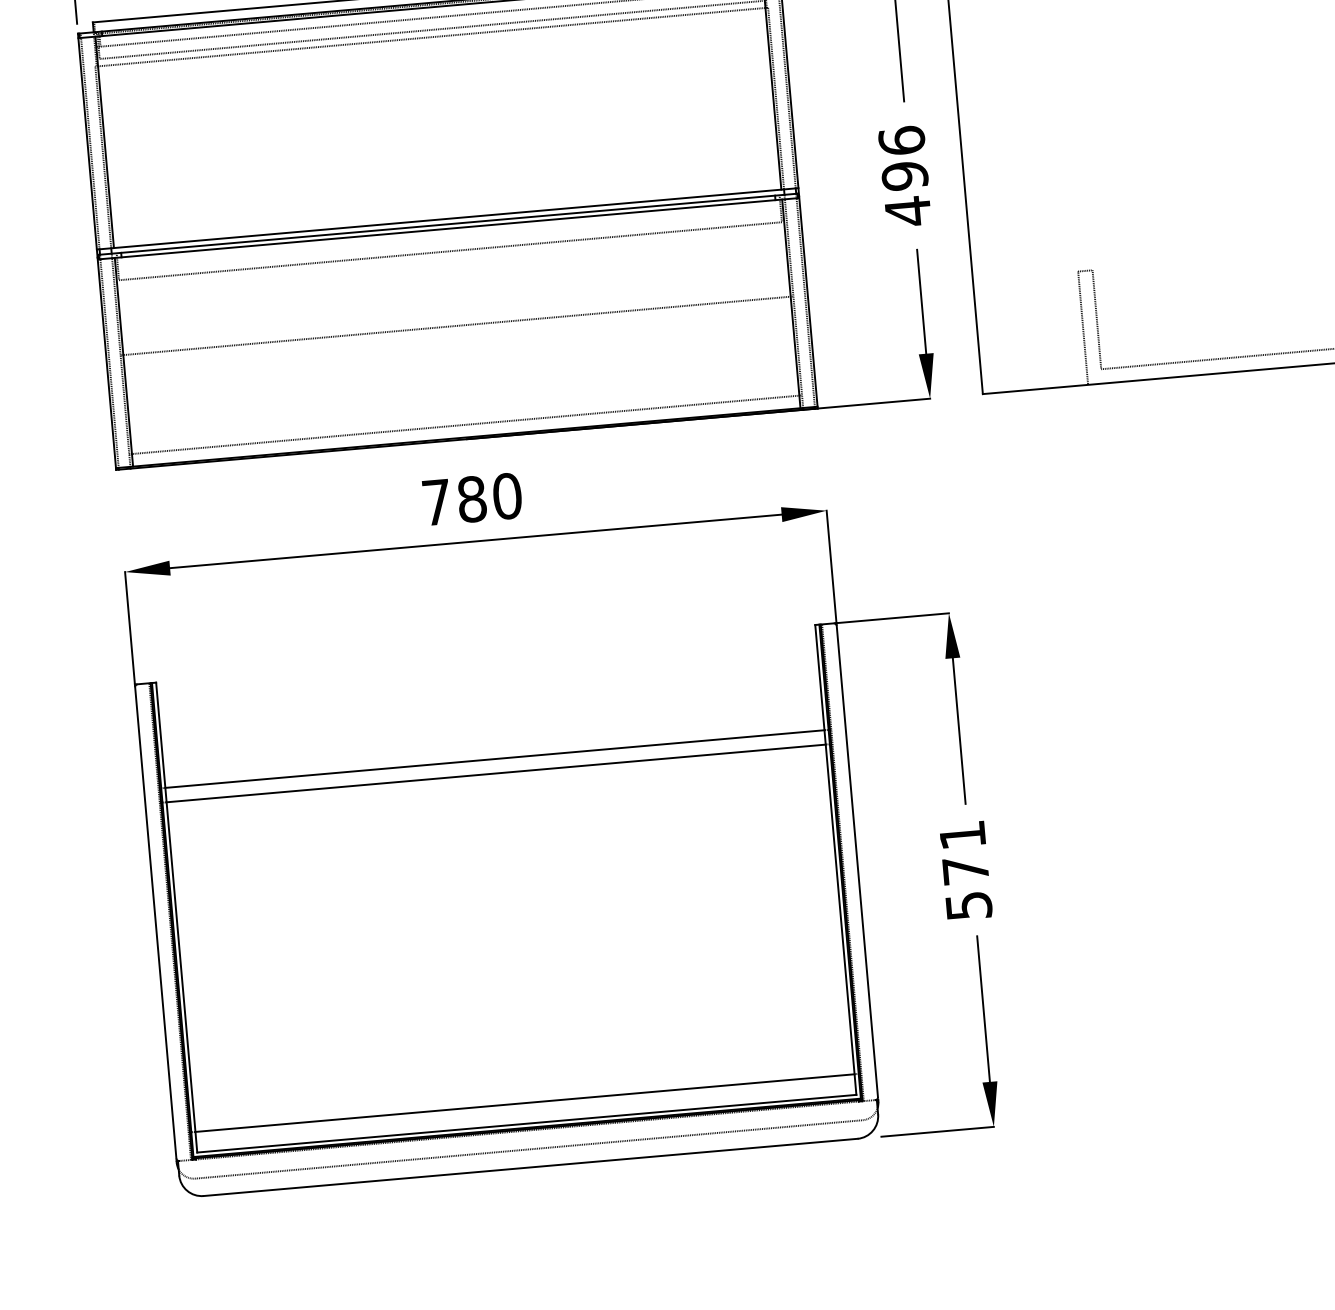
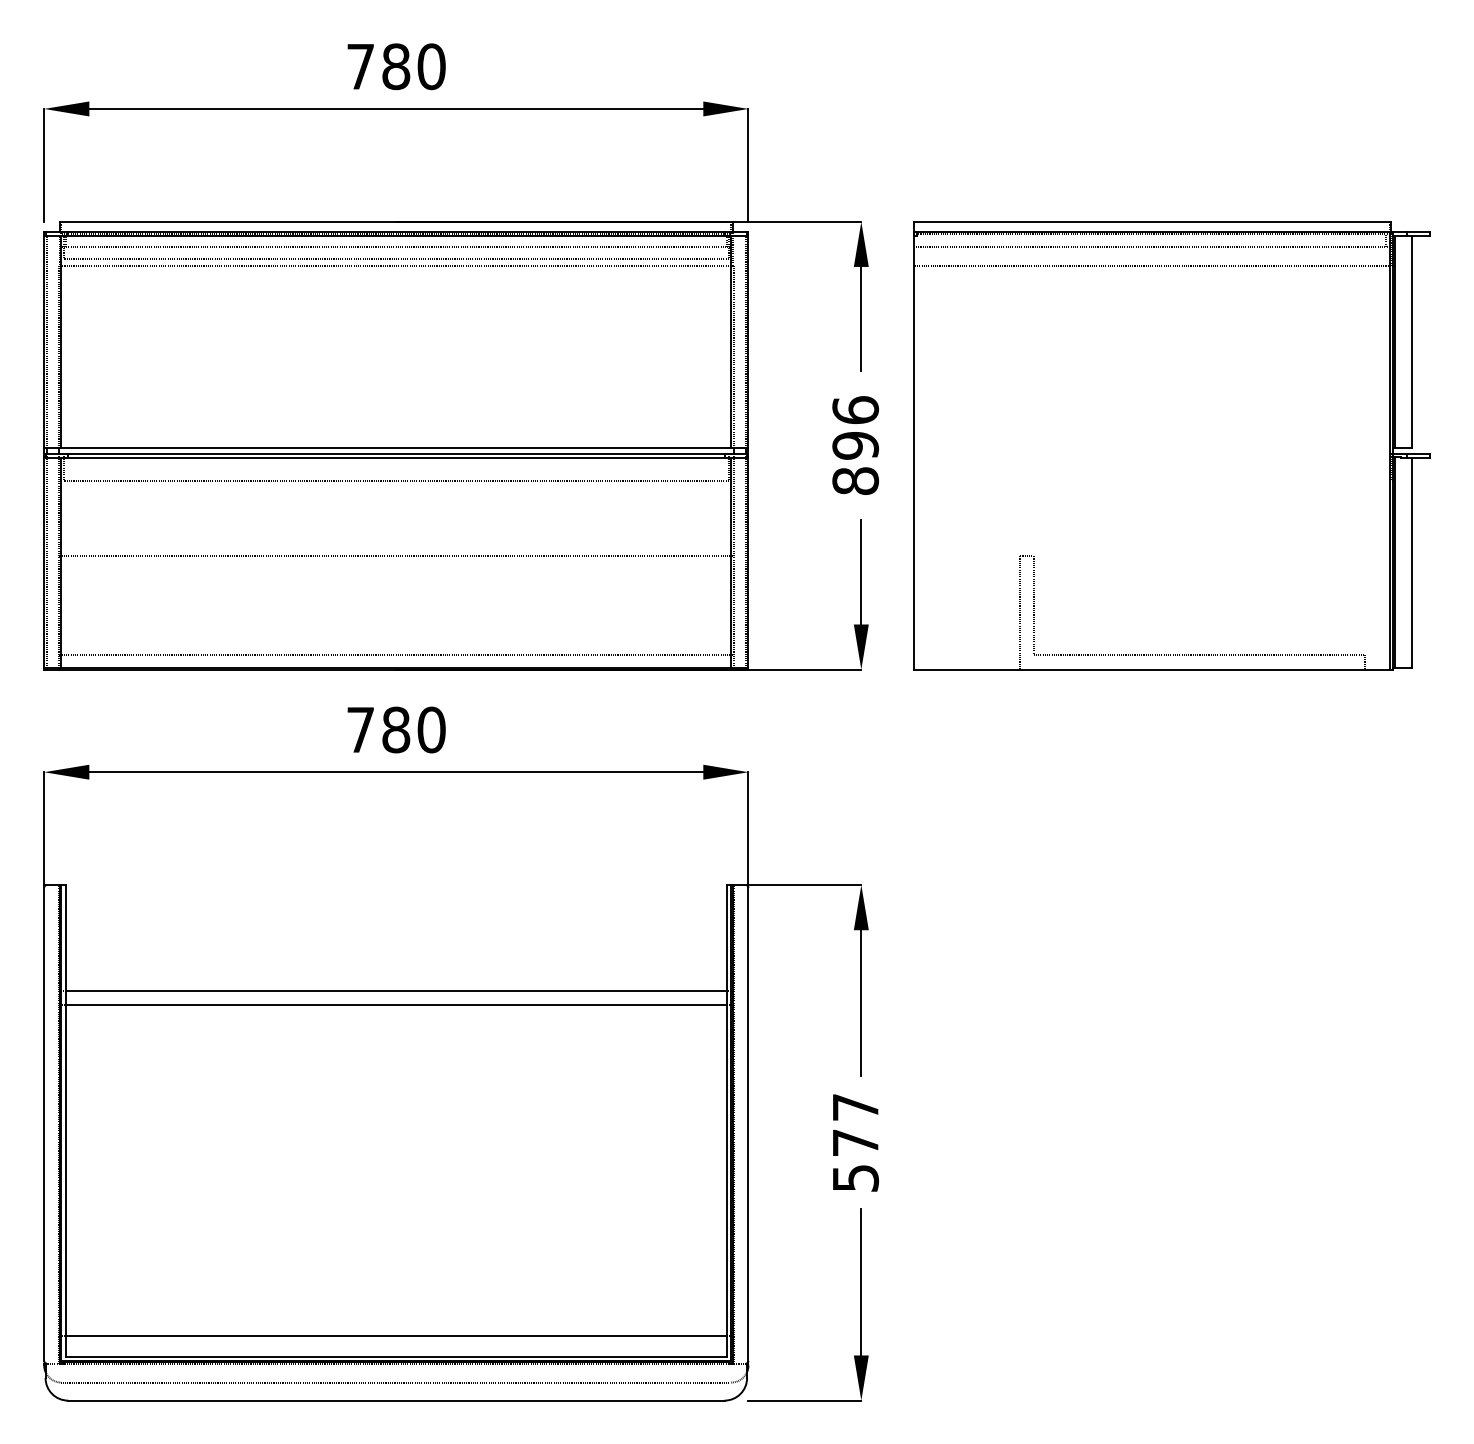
text: (907, 211) -> (855, 481), 496 -> 896
text: (962, 835) -> (855, 1107), 571 -> 577

